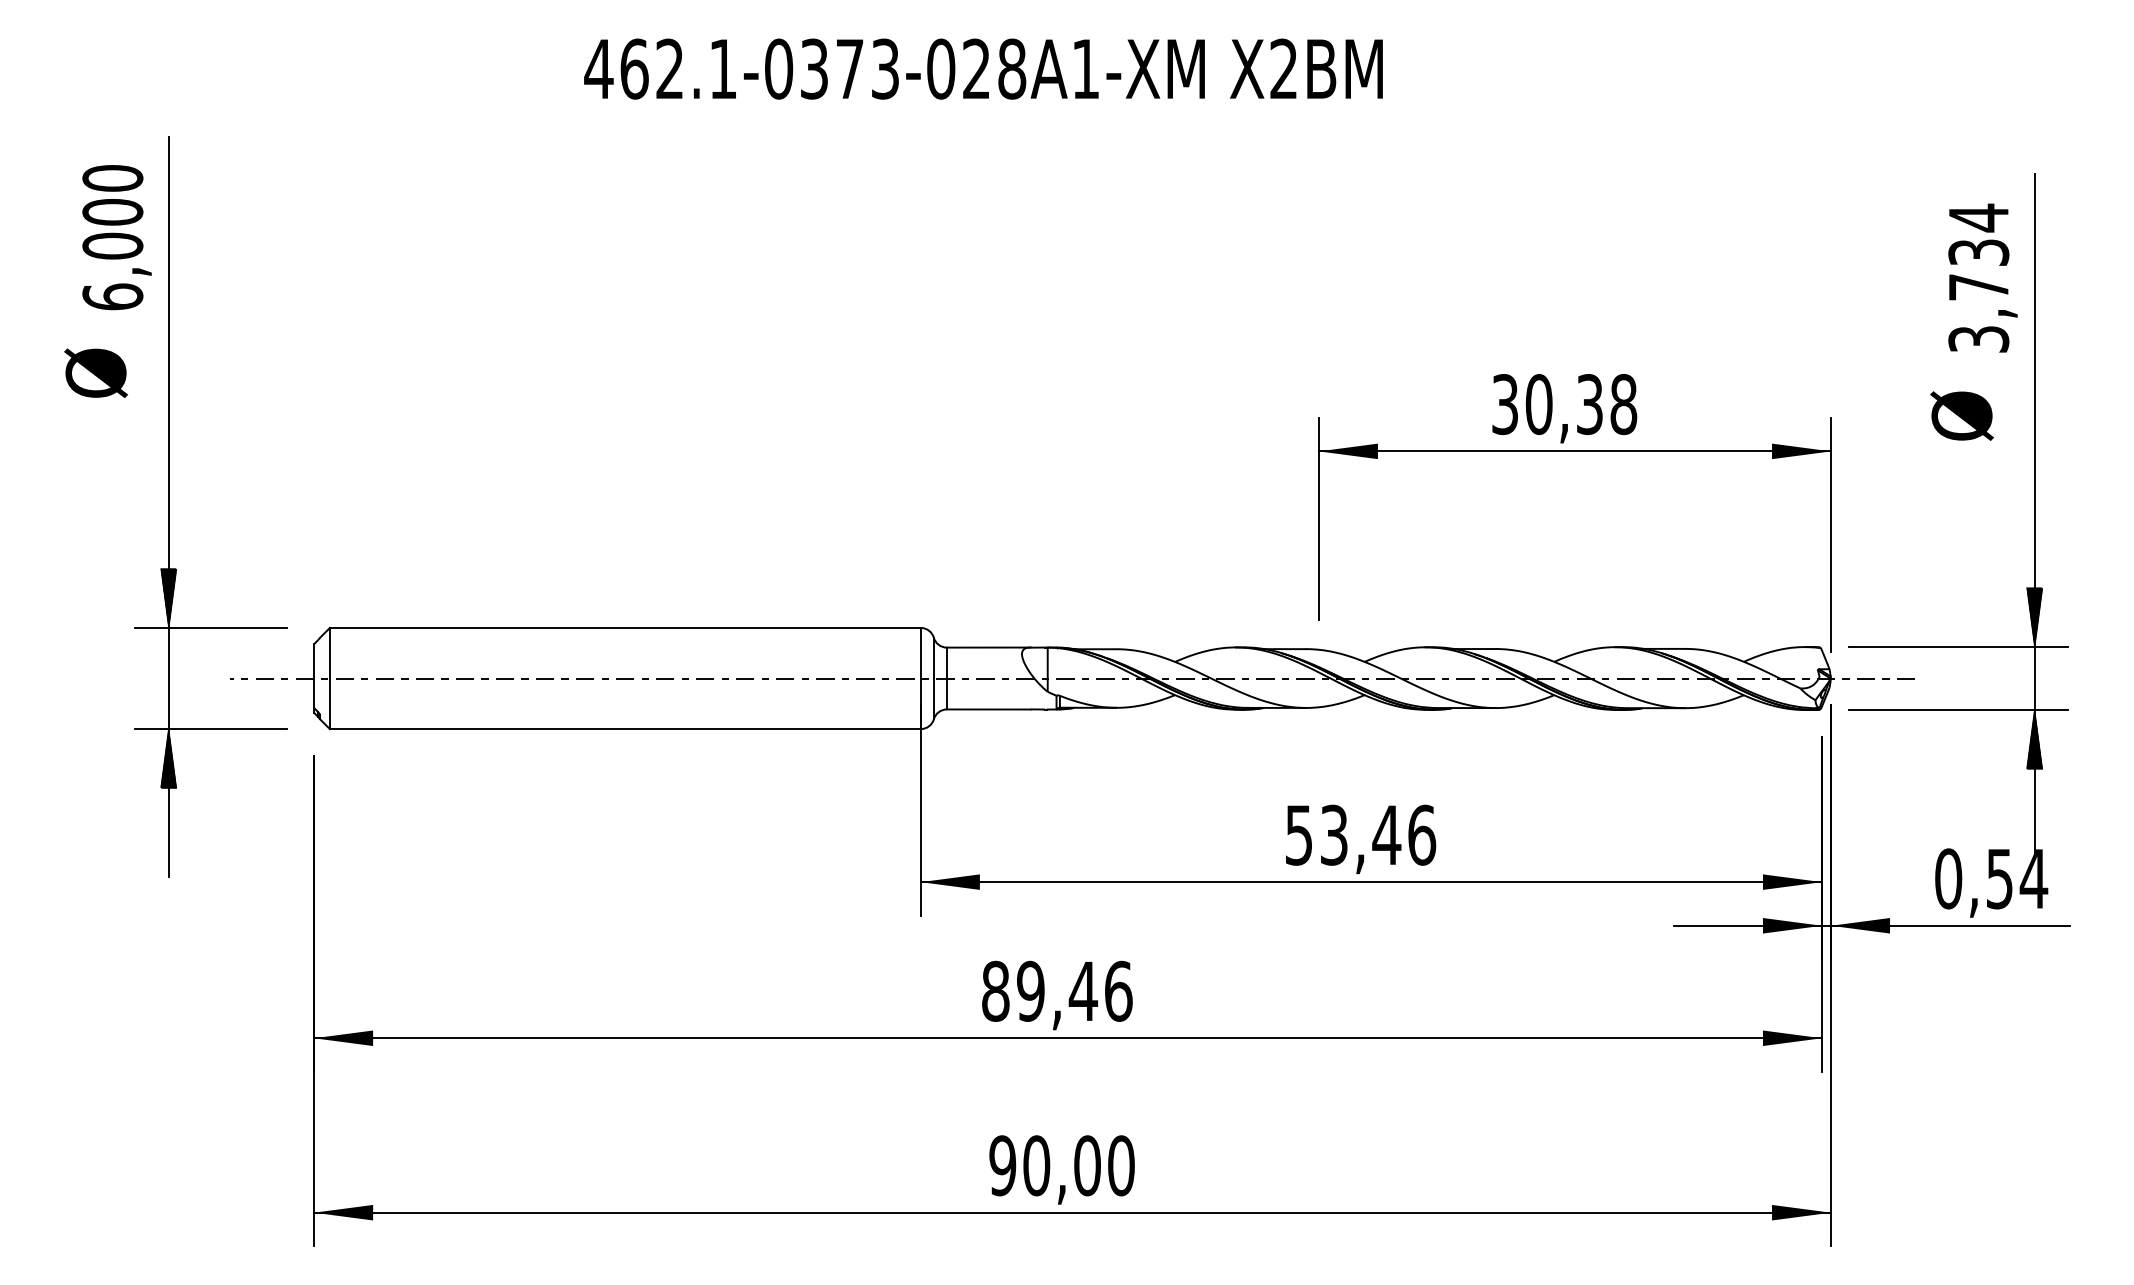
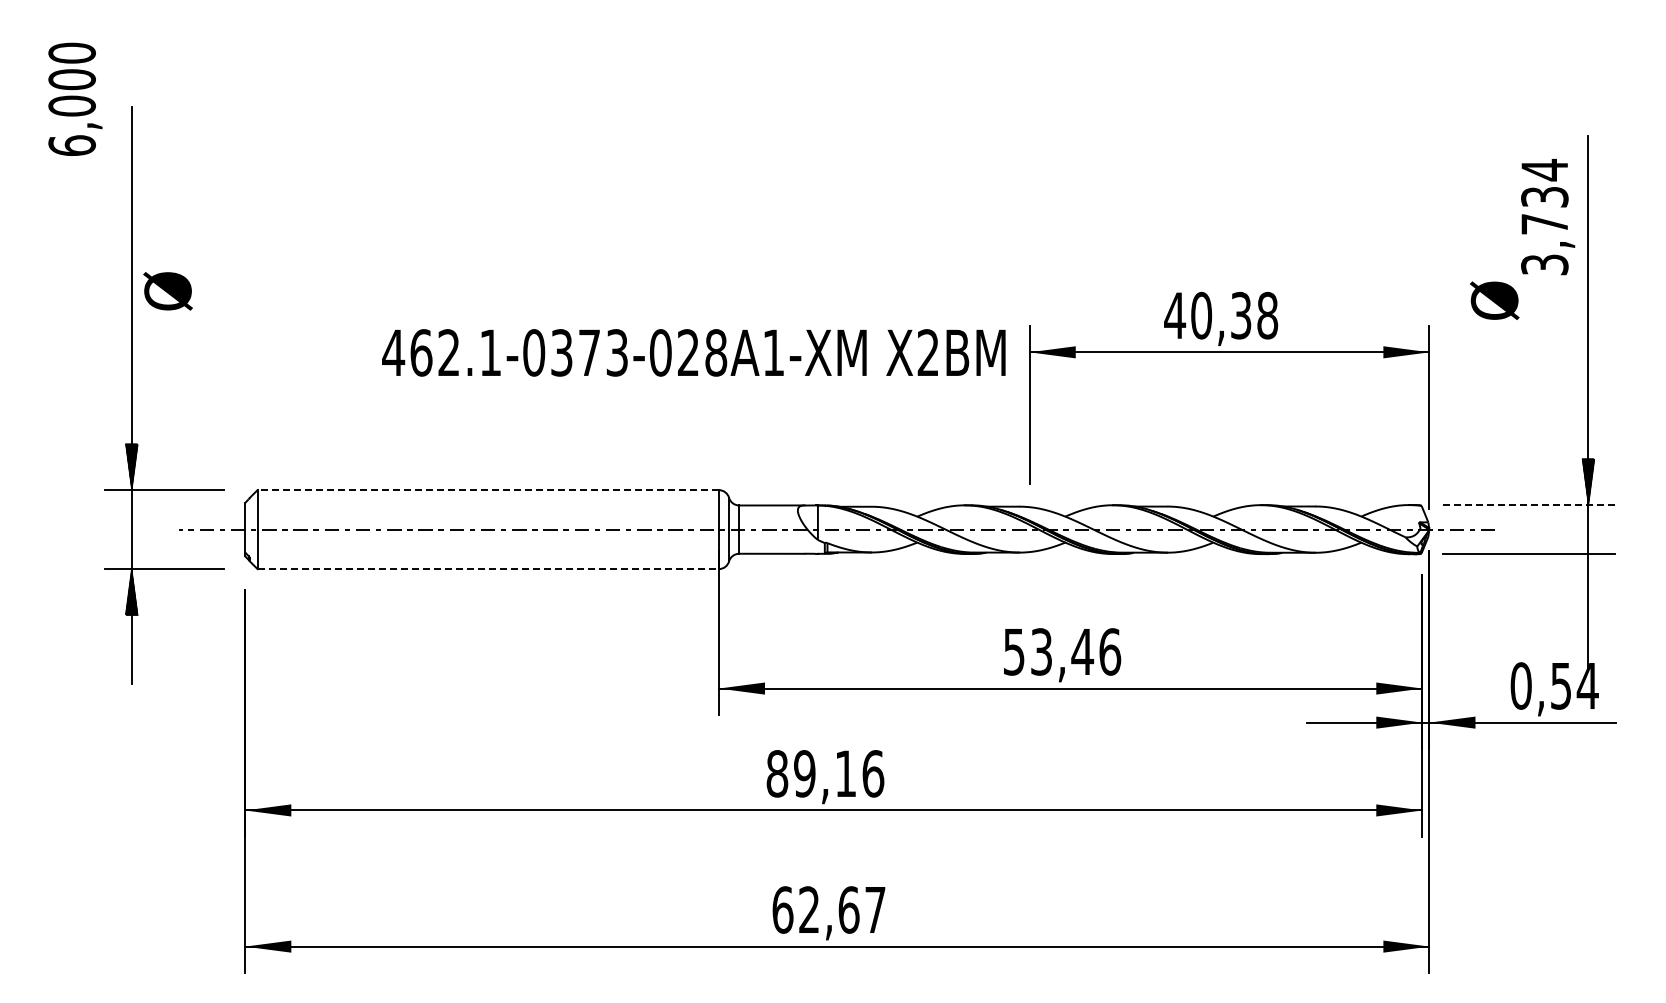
text: (983, 68) -> (693, 352), moved
text: (117, 236) -> (75, 98), moved
text: (95, 373) -> (167, 291), moved
text: (1505, 404) -> (1175, 315), 30,38 -> 40,38
text: (1961, 415) -> (1494, 300), moved
line: (625, 628) -> (488, 490), solid -> dashed
line: (1957, 647) -> (1528, 505), solid -> dashed
line: (625, 729) -> (488, 569), solid -> dashed
hatch: (2034, 739) -> (1588, 577), removed
text: (1083, 990) -> (845, 773), 89,46 -> 89,16
text: (1061, 1165) -> (828, 909), 90,00 -> 62,67

